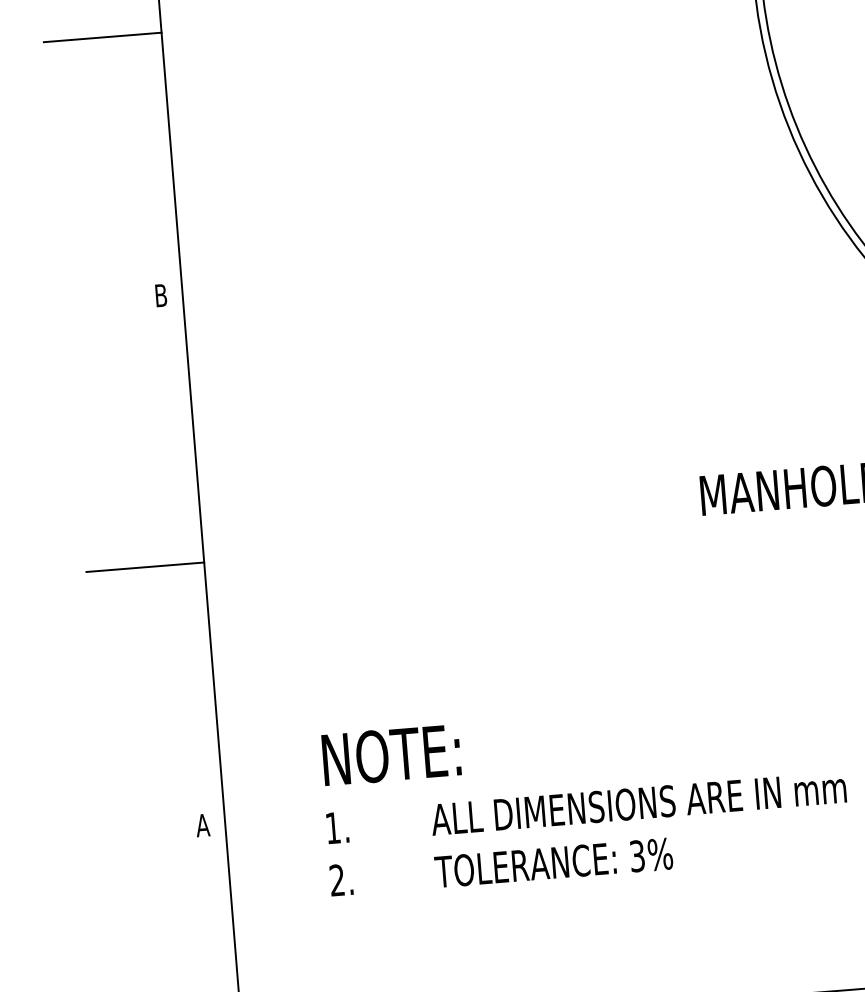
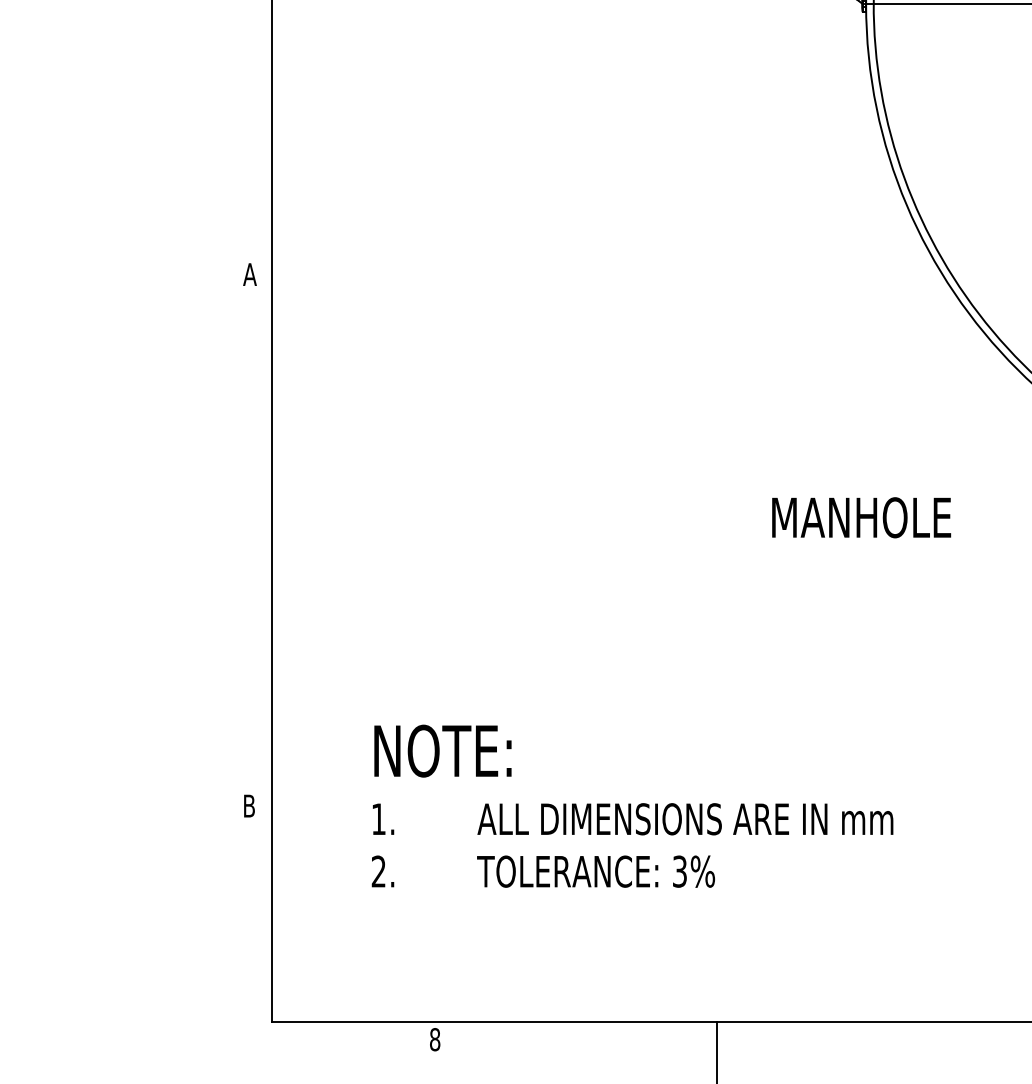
line: (102, 37) -> (212, 12), removed
text: (160, 295) -> (249, 274), B -> A
line: (145, 567) -> (212, 544), removed
text: (203, 824) -> (249, 805), A -> B

